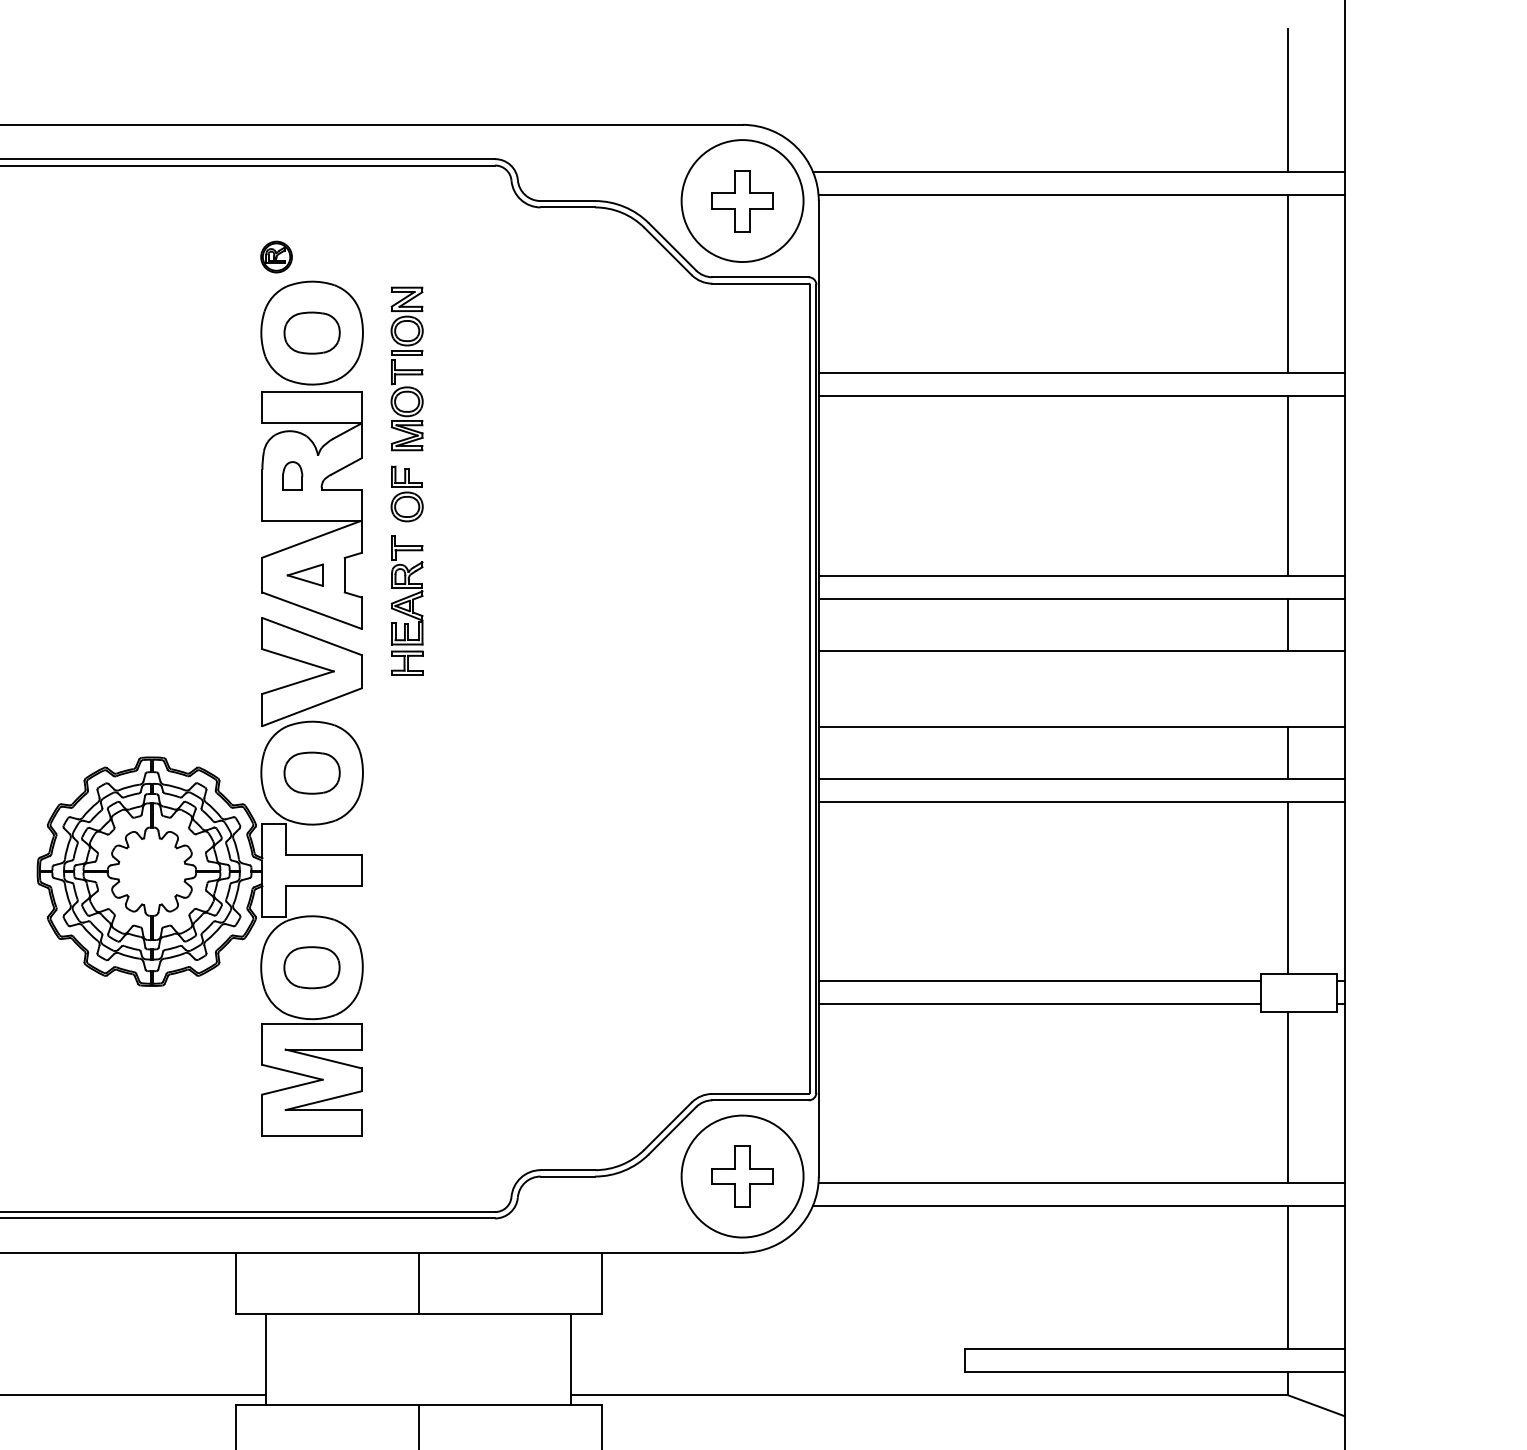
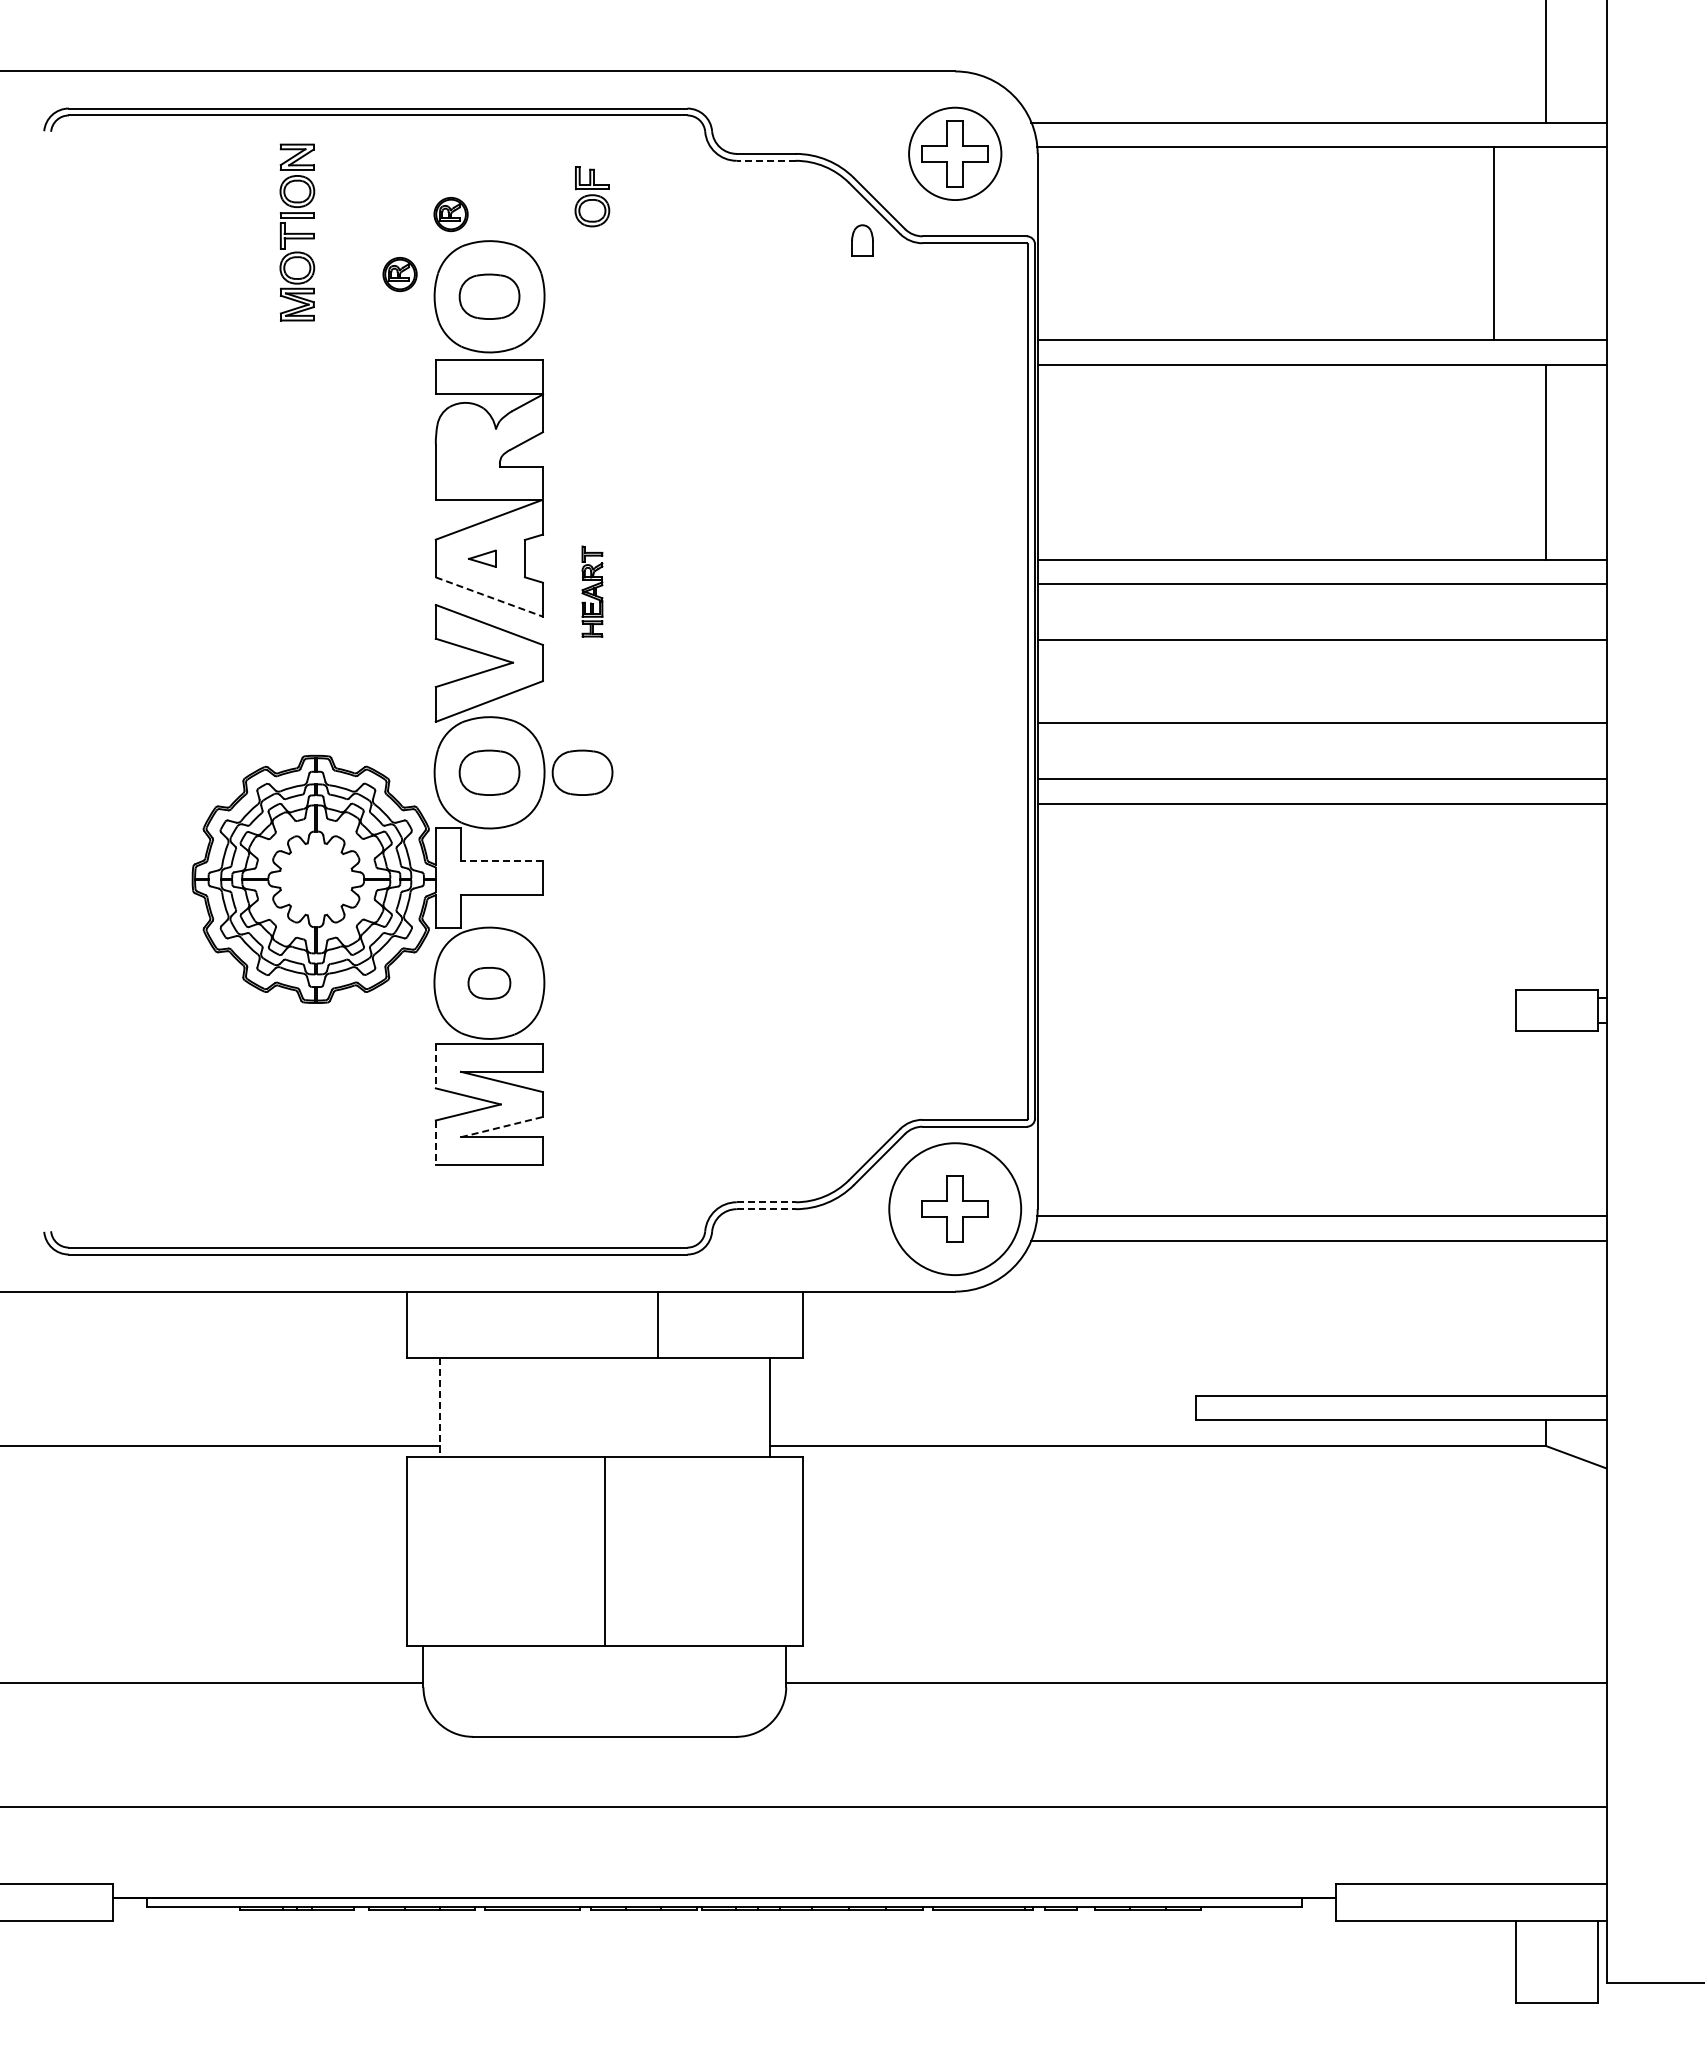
circle: (742, 200) -> (955, 153), size x0.7
line: (567, 207) -> (765, 160), solid -> dashed
line: (1288, 283) -> (1493, 243), moved
part: (228, 312) -> (399, 274), added
part: (407, 368) -> (297, 232), moved
part: (292, 476) -> (862, 240), moved
part: (407, 493) -> (592, 196), moved
part: (305, 575) -> (482, 558), size x0.7
part: (407, 605) -> (592, 591), size x0.6
line: (312, 611) -> (489, 597), solid -> dashed
line: (1288, 624) -> (1545, 612), removed
line: (1288, 752) -> (1545, 750), removed
part: (398, 772) -> (582, 772), added
line: (323, 855) -> (501, 861), solid -> dashed
line: (1288, 887) -> (1545, 896), removed
part: (312, 967) -> (489, 983), size x0.7
line: (1039, 981) -> (1276, 998), removed
line: (1039, 1003) -> (1276, 1022), removed
line: (262, 1044) -> (435, 1066), solid -> dashed
line: (1288, 1097) -> (1545, 1123), removed
line: (324, 1100) -> (502, 1126), solid -> dashed
line: (262, 1115) -> (435, 1143), solid -> dashed
line: (568, 1170) -> (766, 1202), solid -> dashed
line: (568, 1176) -> (766, 1209), solid -> dashed
line: (1288, 1276) -> (1545, 1317), removed
line: (418, 1283) -> (657, 1324), moved
line: (265, 1359) -> (439, 1407), solid -> dashed

